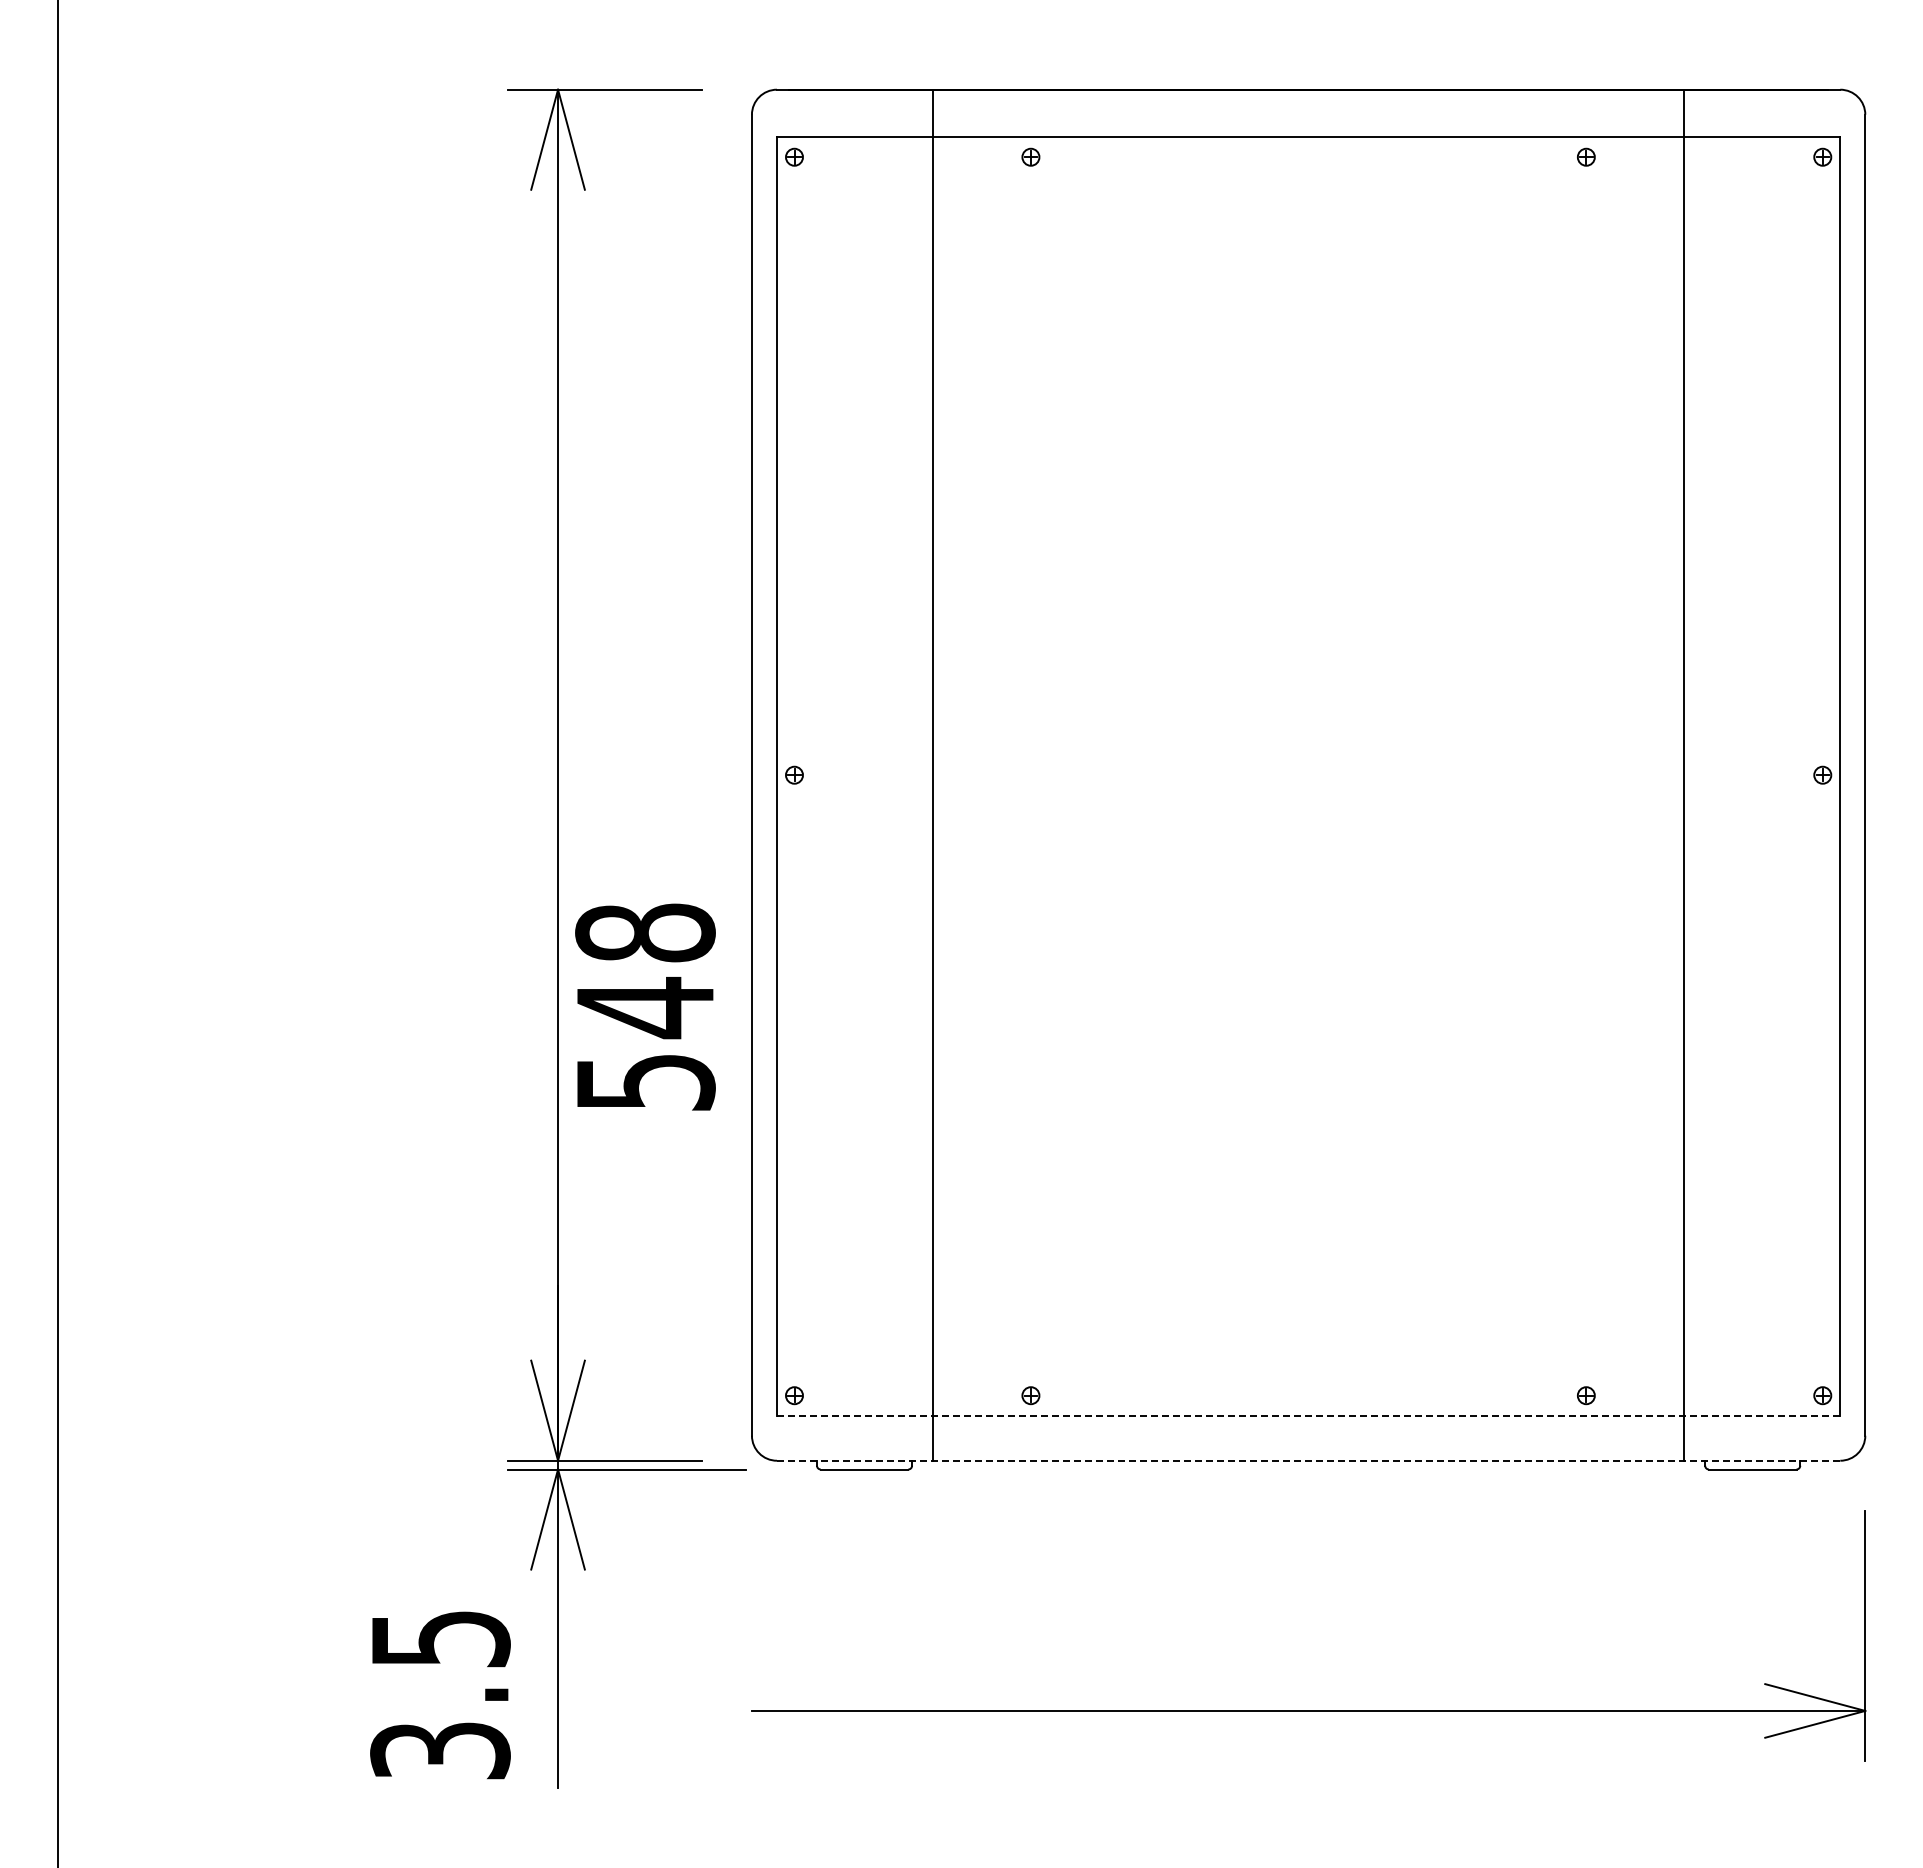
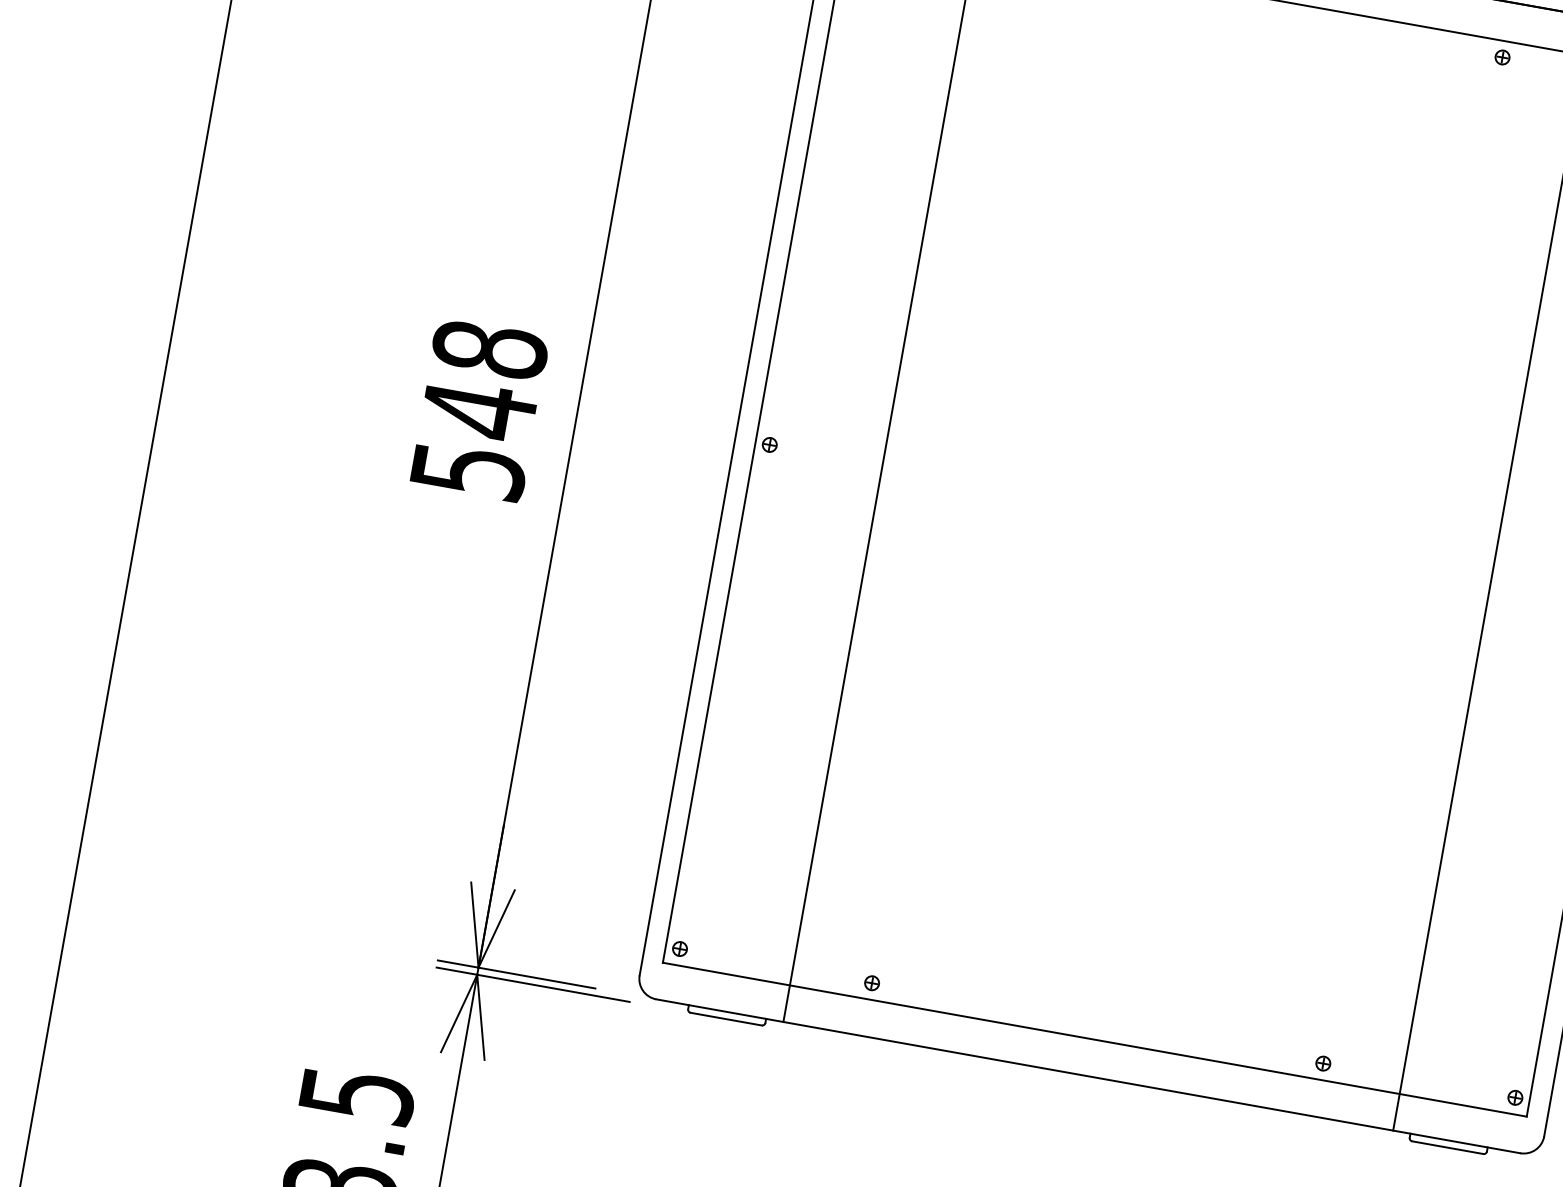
text: (645, 1006) -> (479, 409), moved
line: (1308, 1415) -> (1094, 1039), dashed -> solid
line: (1308, 1460) -> (1088, 1076), dashed -> solid

